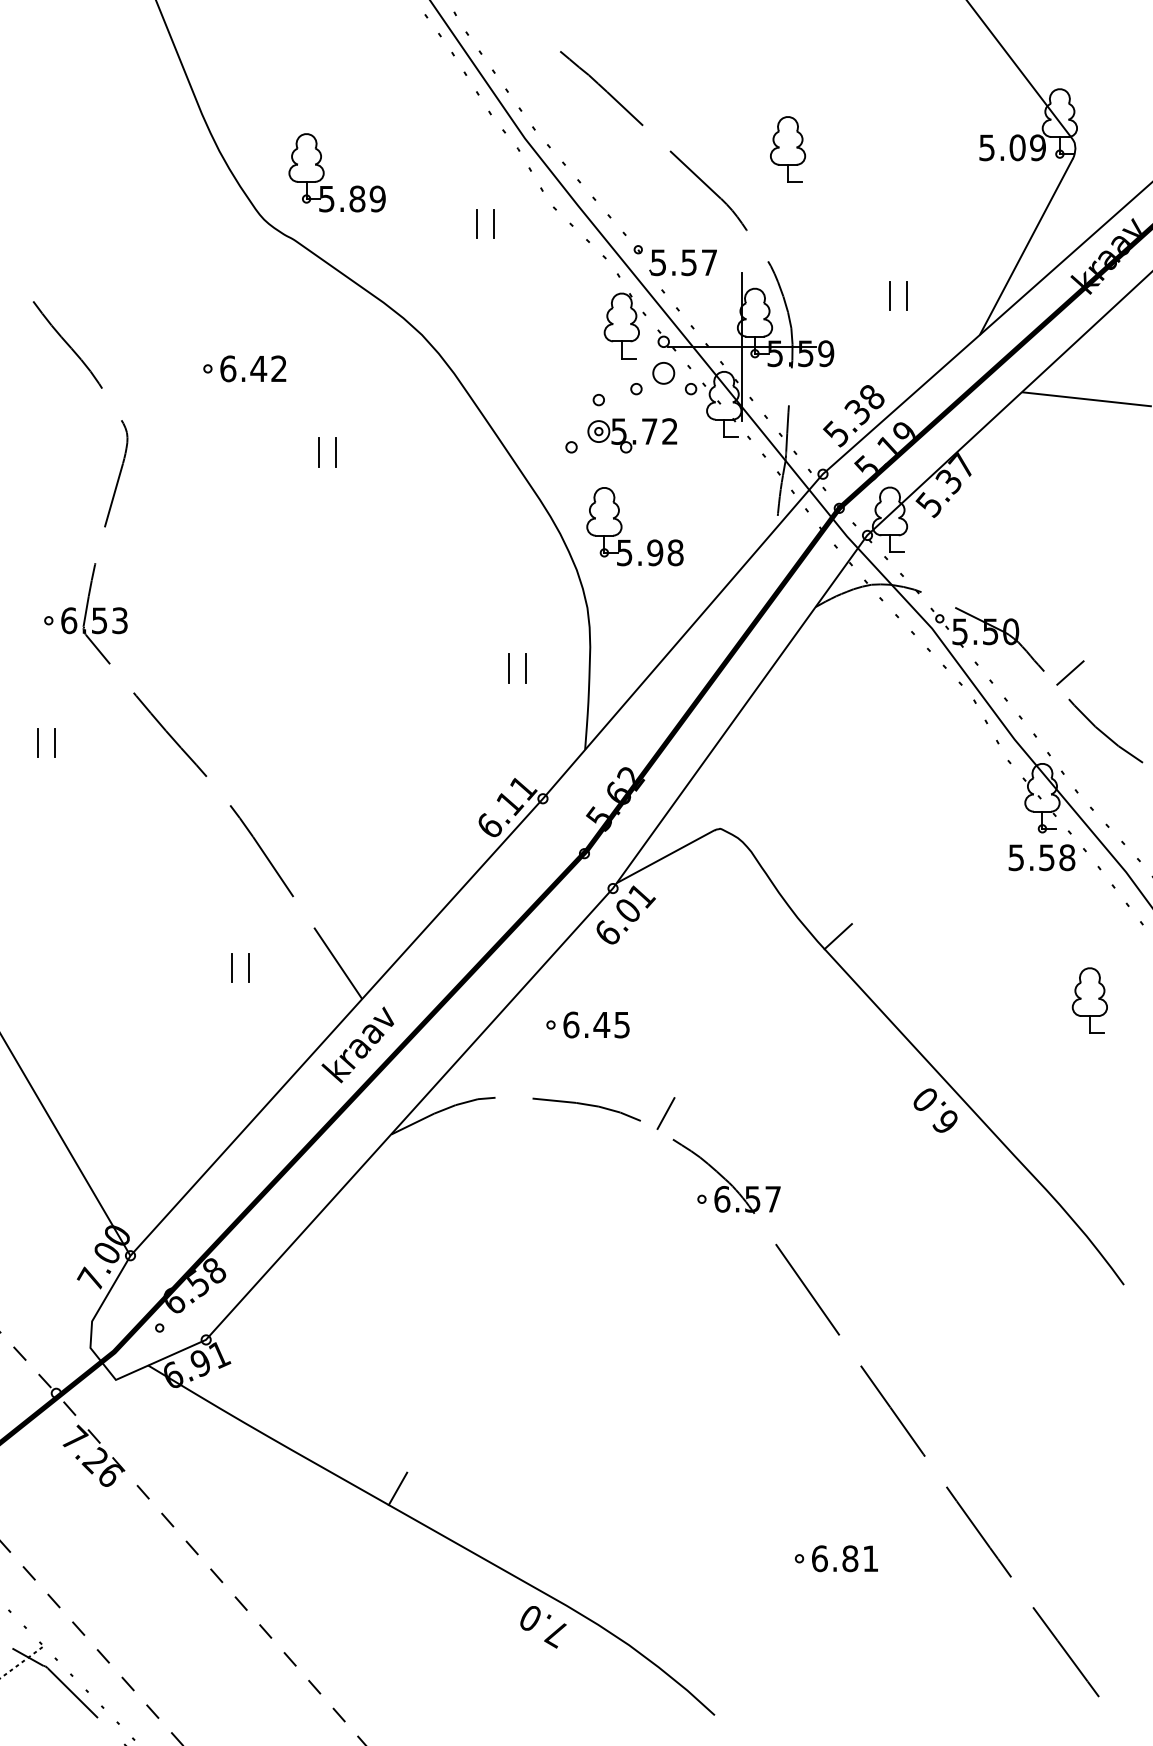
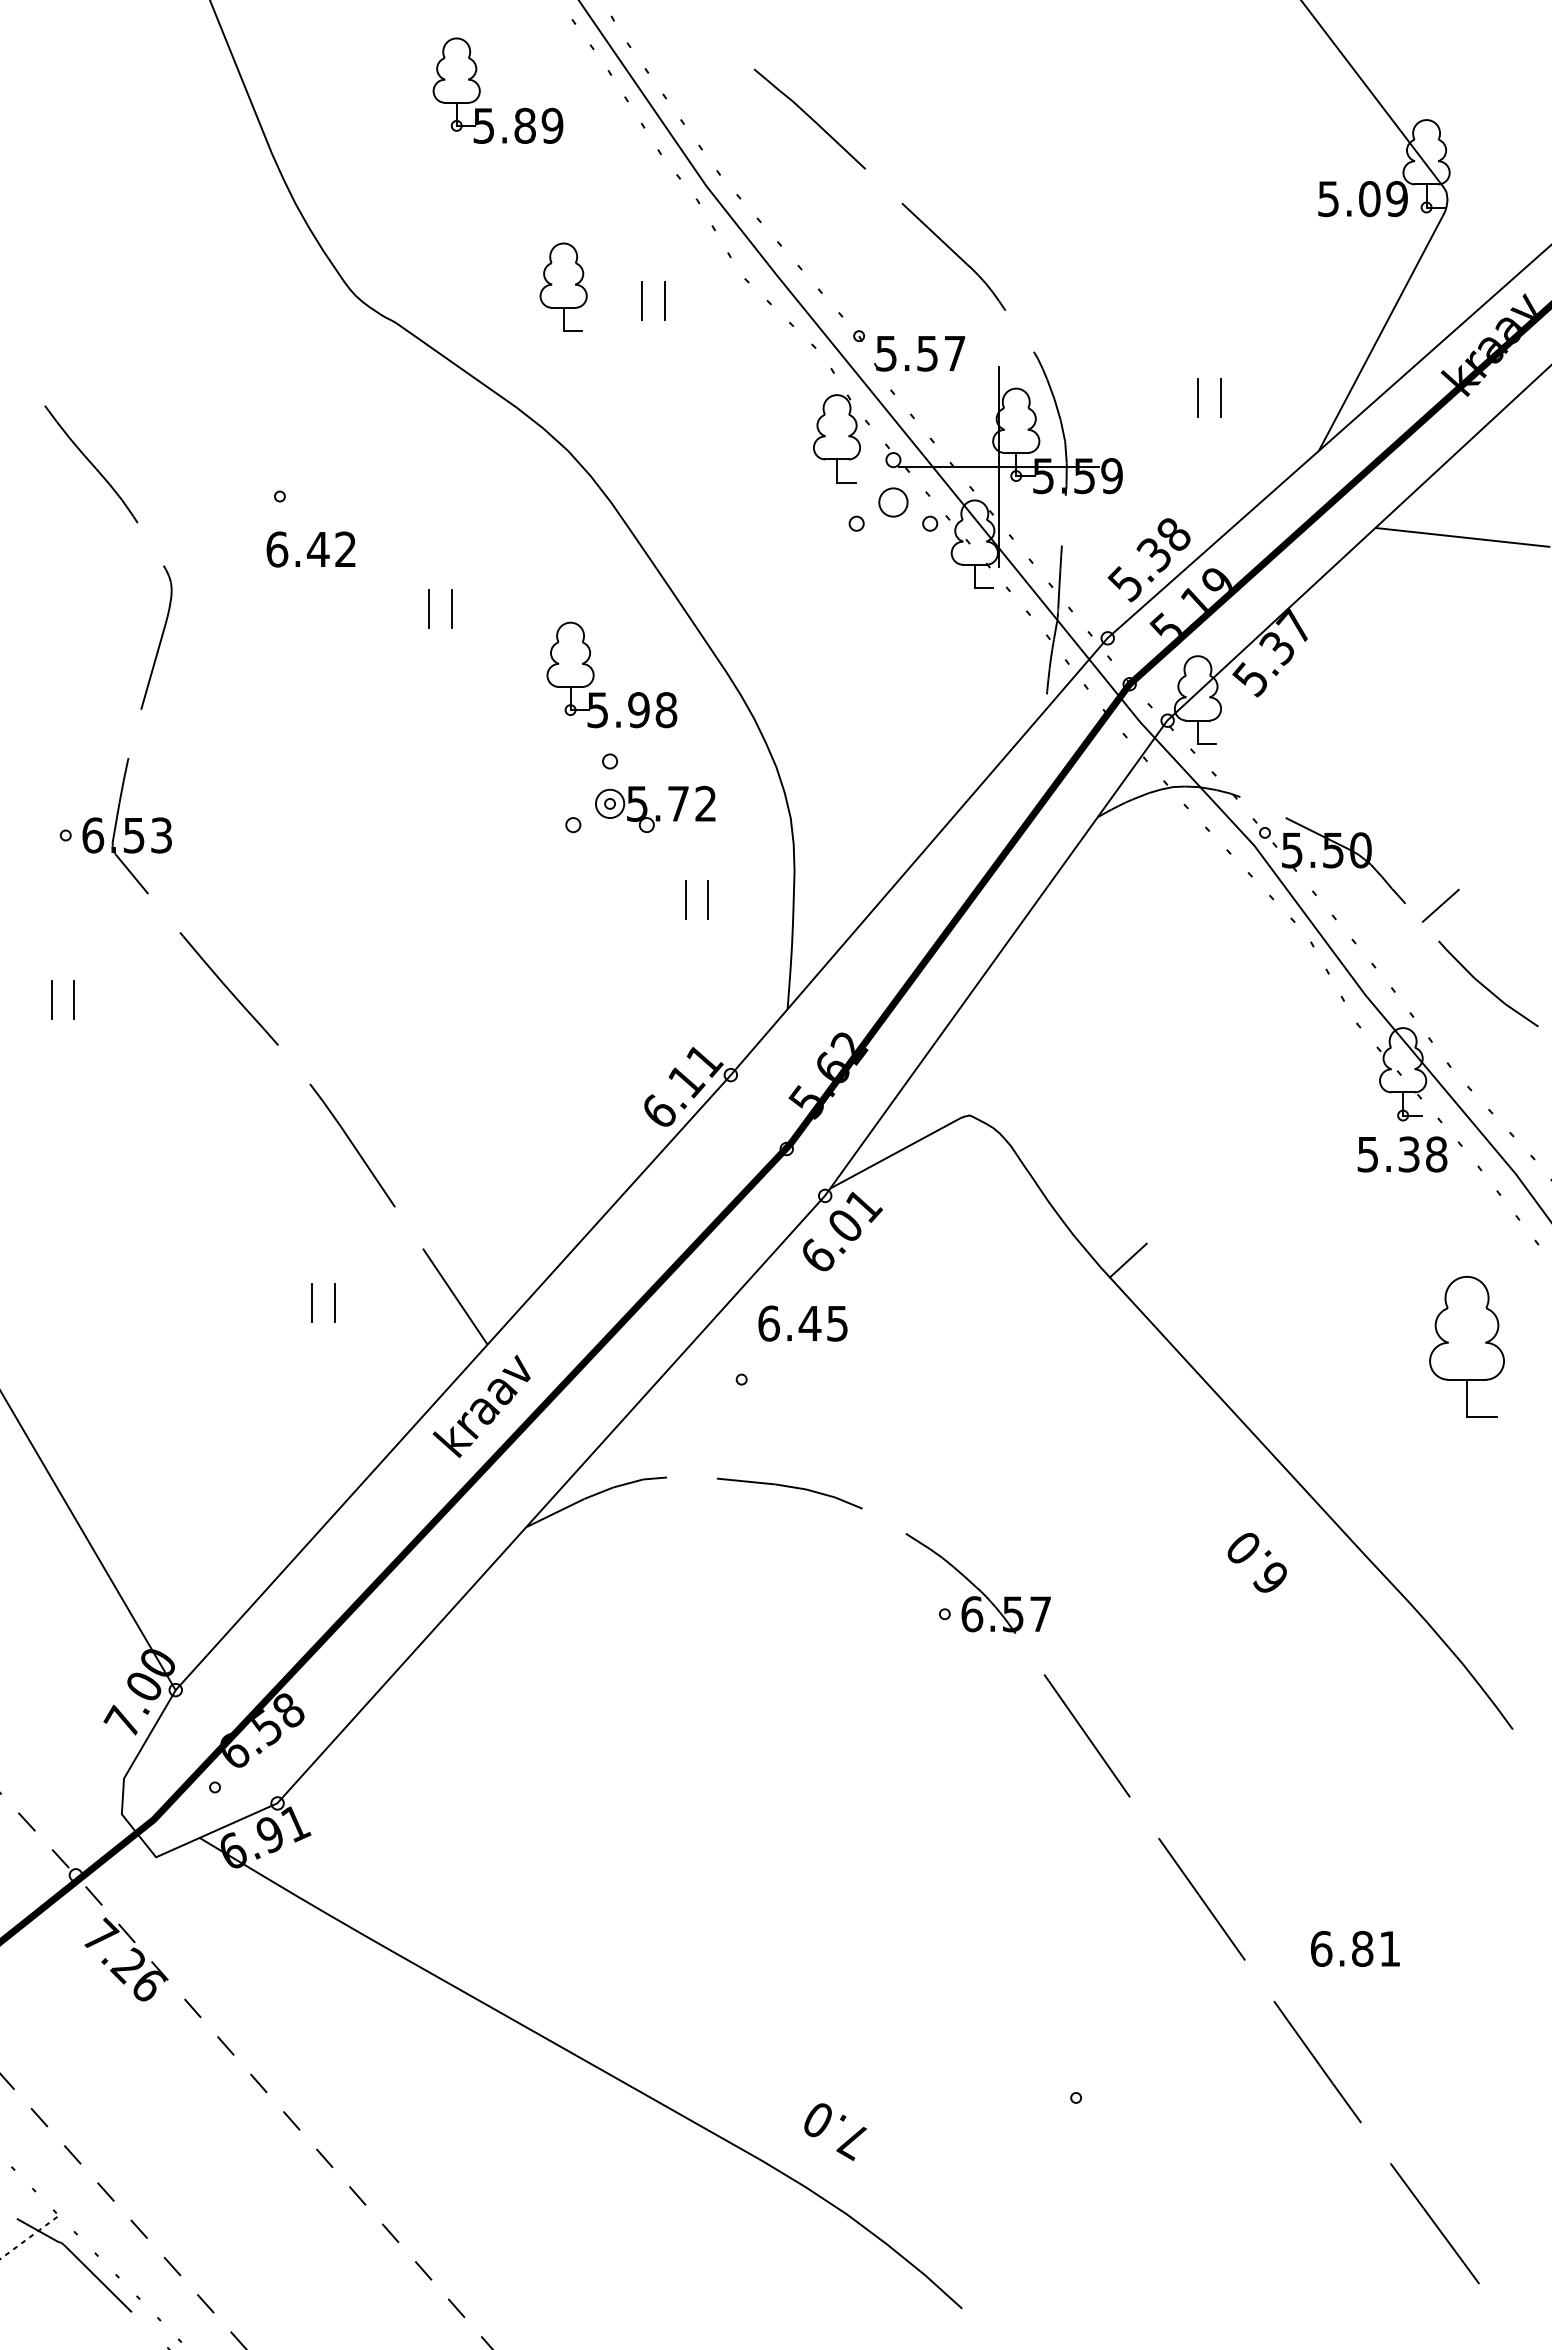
part: (787, 148) -> (563, 286), moved
part: (324, 172) -> (480, 90), moved
text: (252, 368) -> (310, 549), moved
part: (621, 423) -> (640, 792), moved
part: (622, 526) -> (594, 674), moved
text: (1047, 857) -> (1409, 1153), 5.58 -> 5.38
part: (1089, 1000) -> (1466, 1346), size x1.6
text: (596, 1024) -> (802, 1323), moved
text: (934, 1110) -> (1256, 1562), moved
line: (666, 1113) -> (896, 1498), removed
line: (397, 1488) -> (535, 2003), removed
text: (845, 1558) -> (1355, 1948), moved
text: (543, 1626) -> (835, 2131), moved

